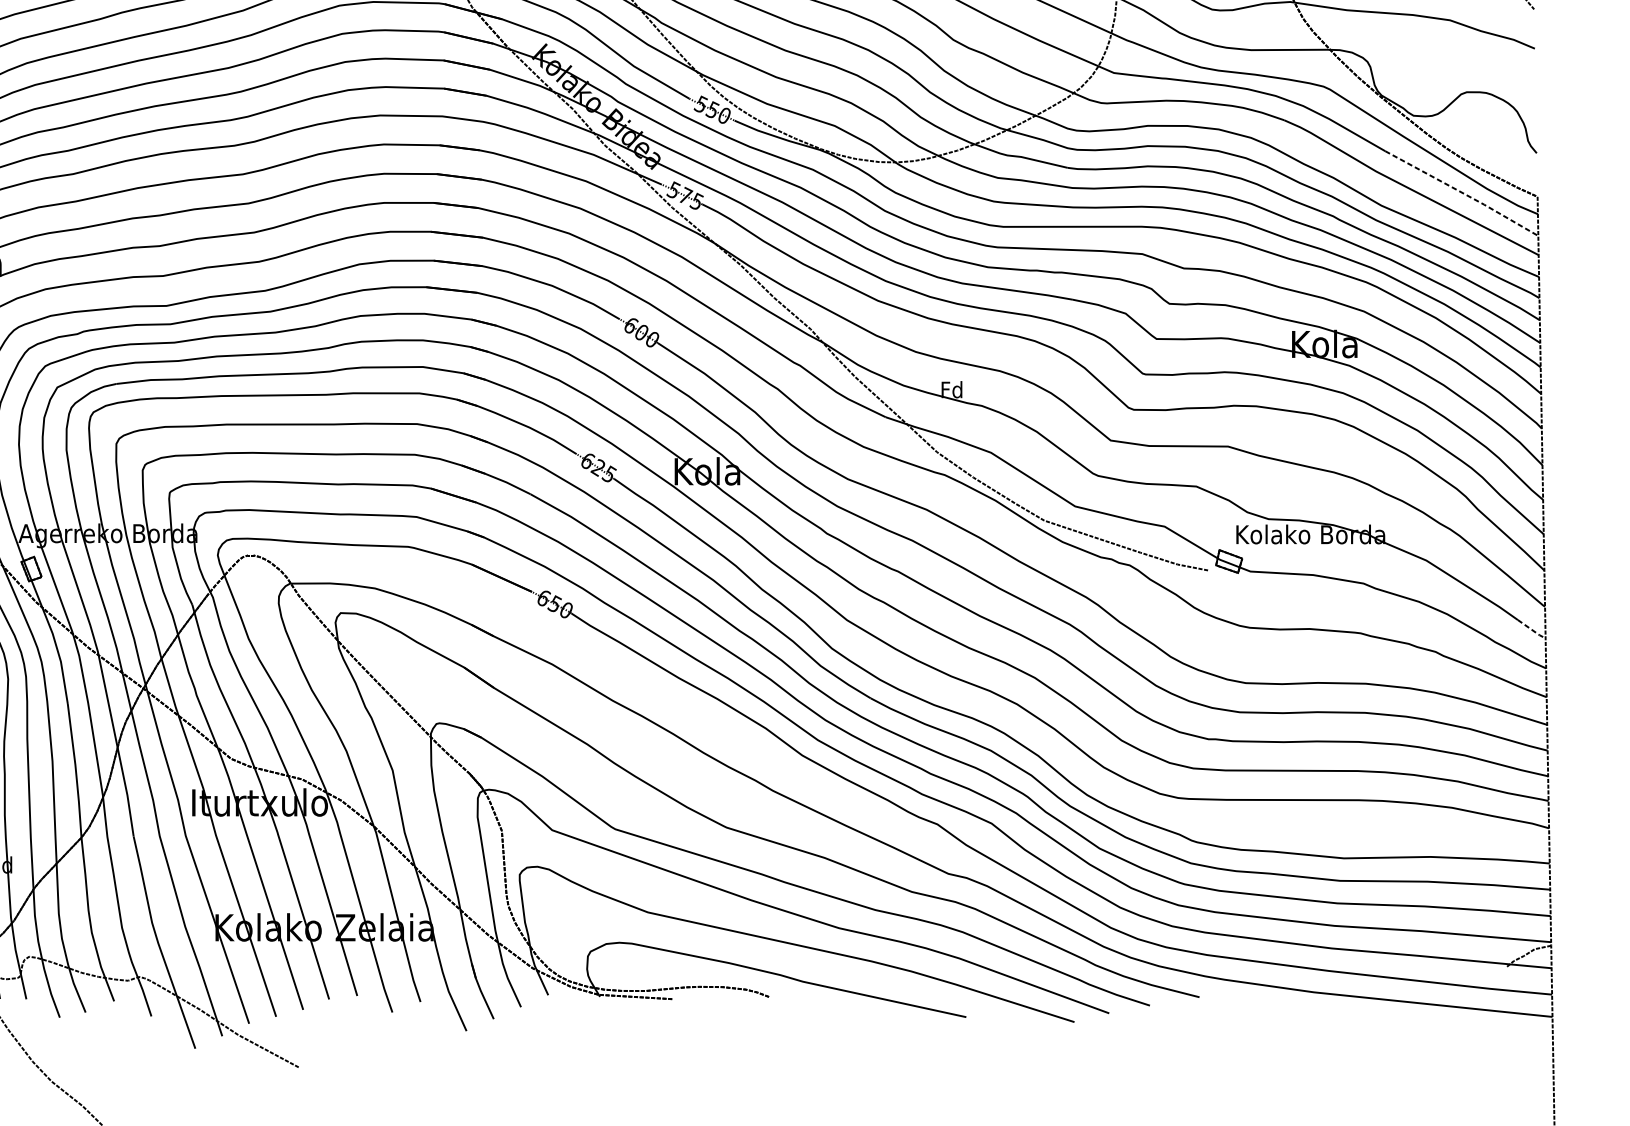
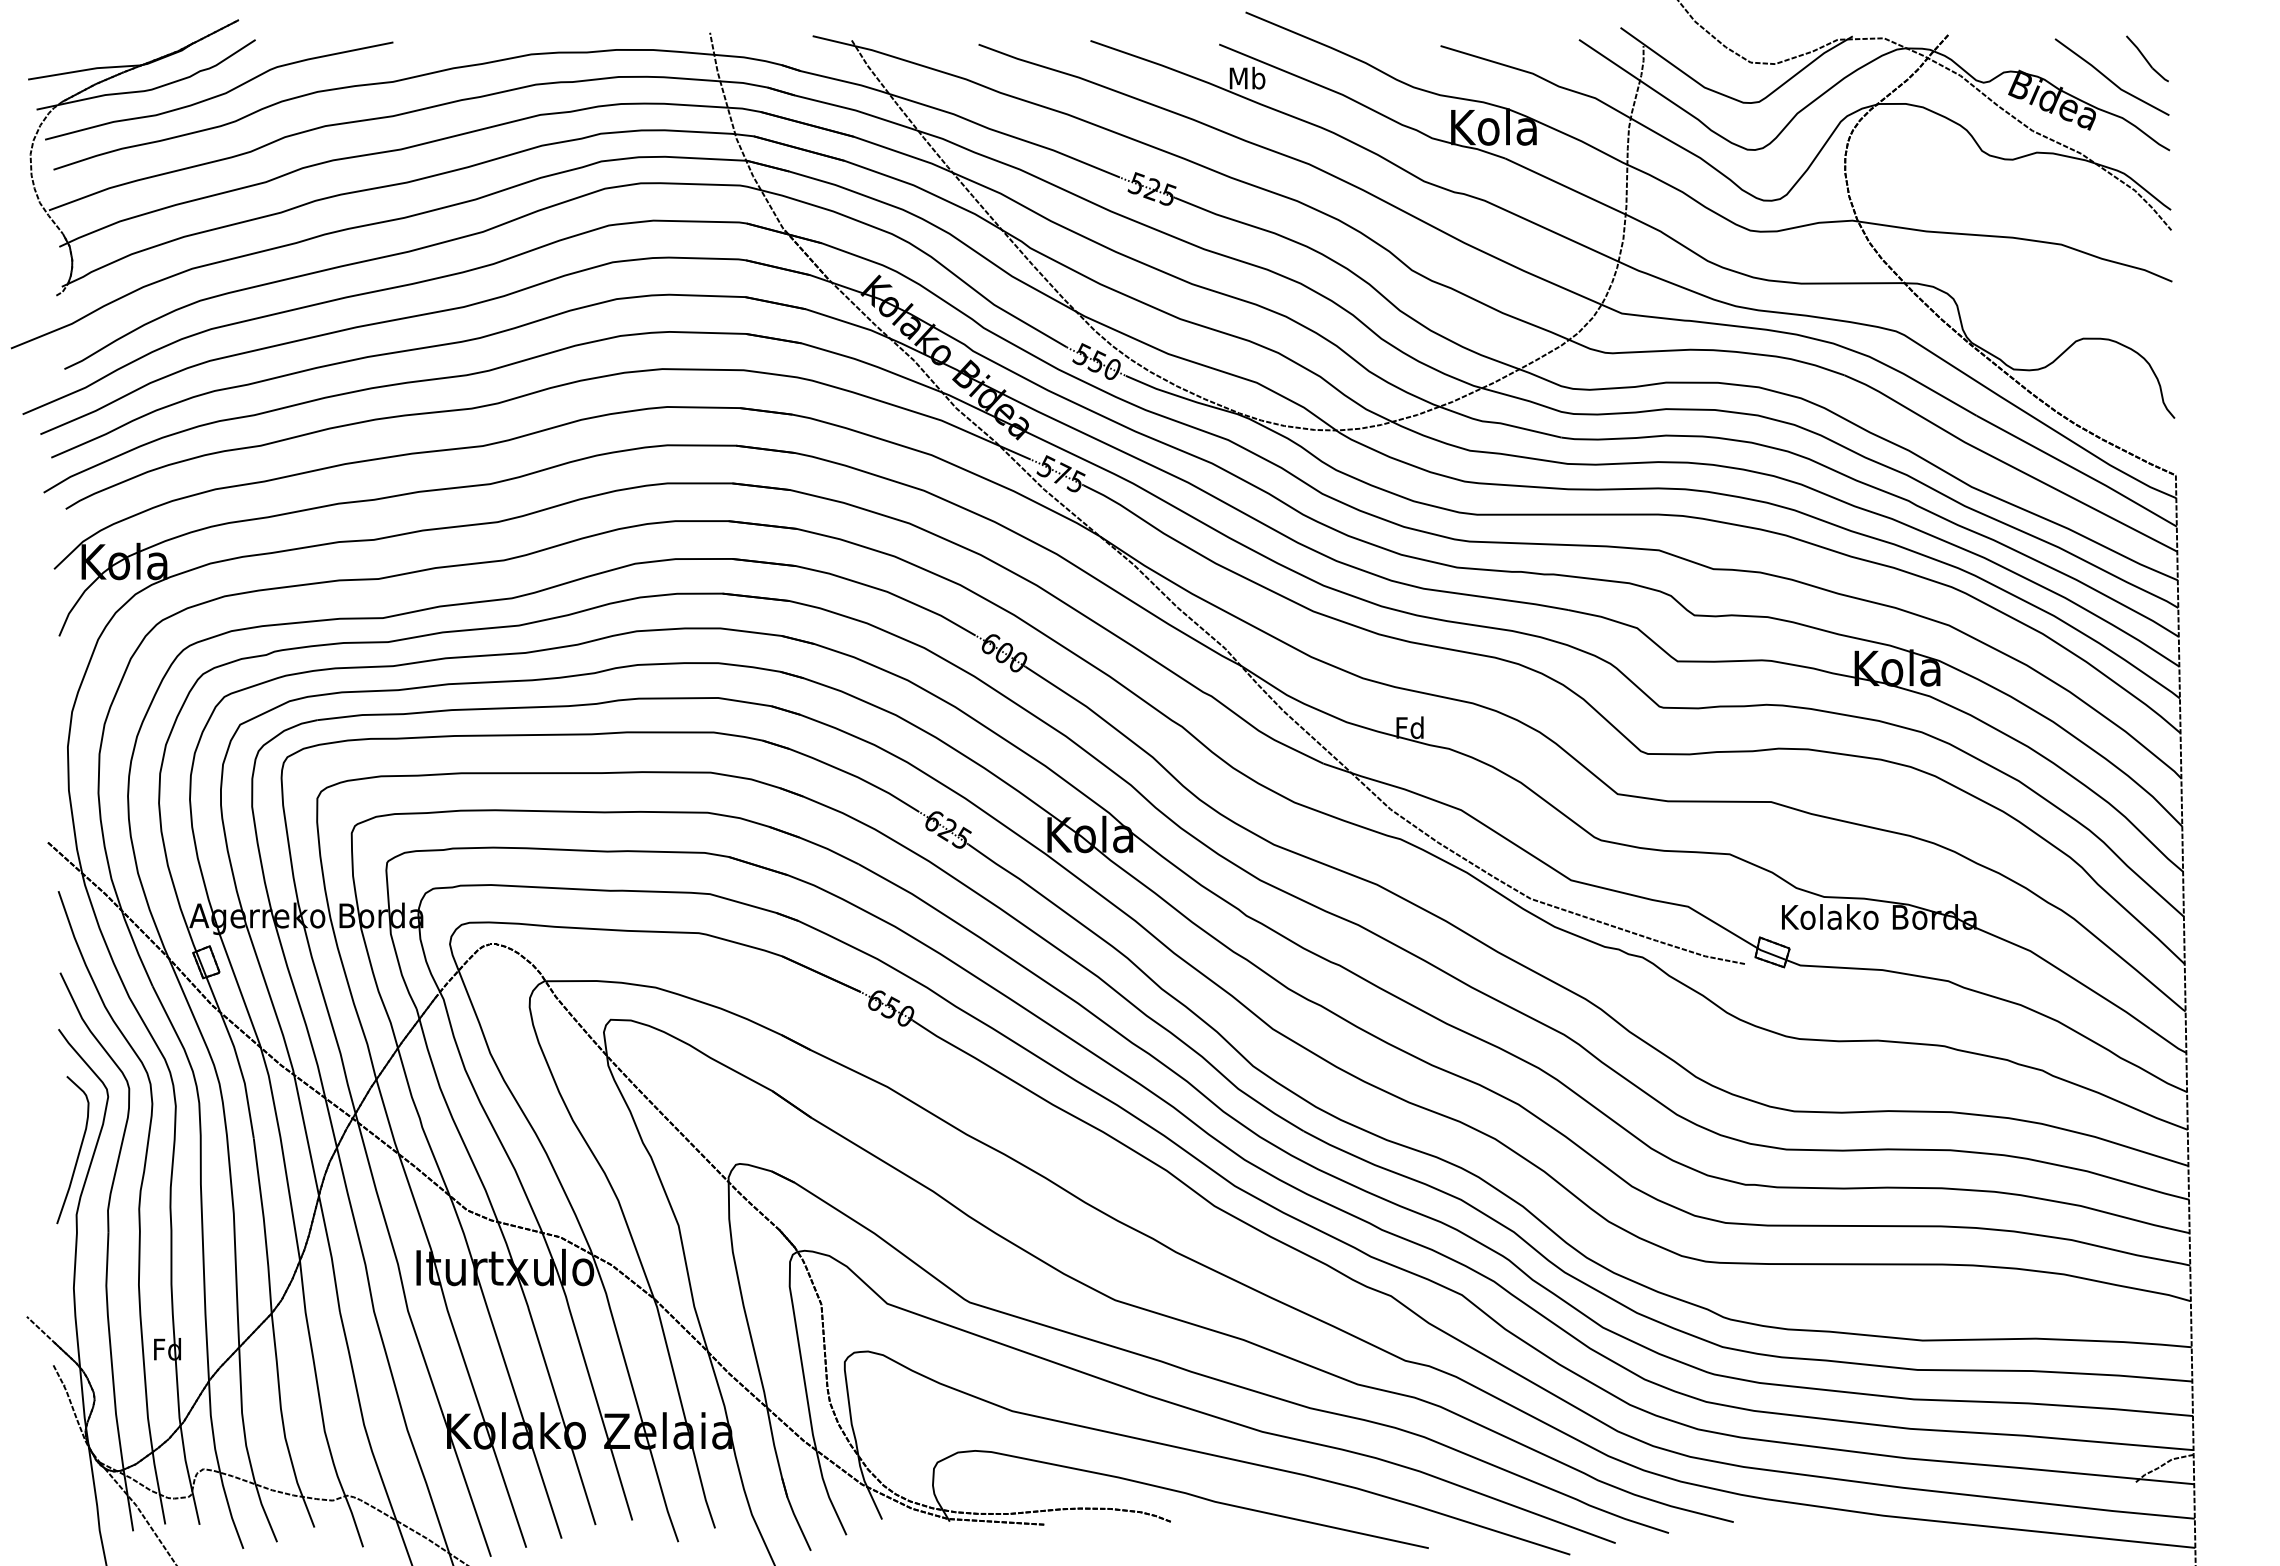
line: (1463, 193) -> (2078, 470), dashed -> solid
line: (1531, 629) -> (2168, 1041), dashed -> solid

